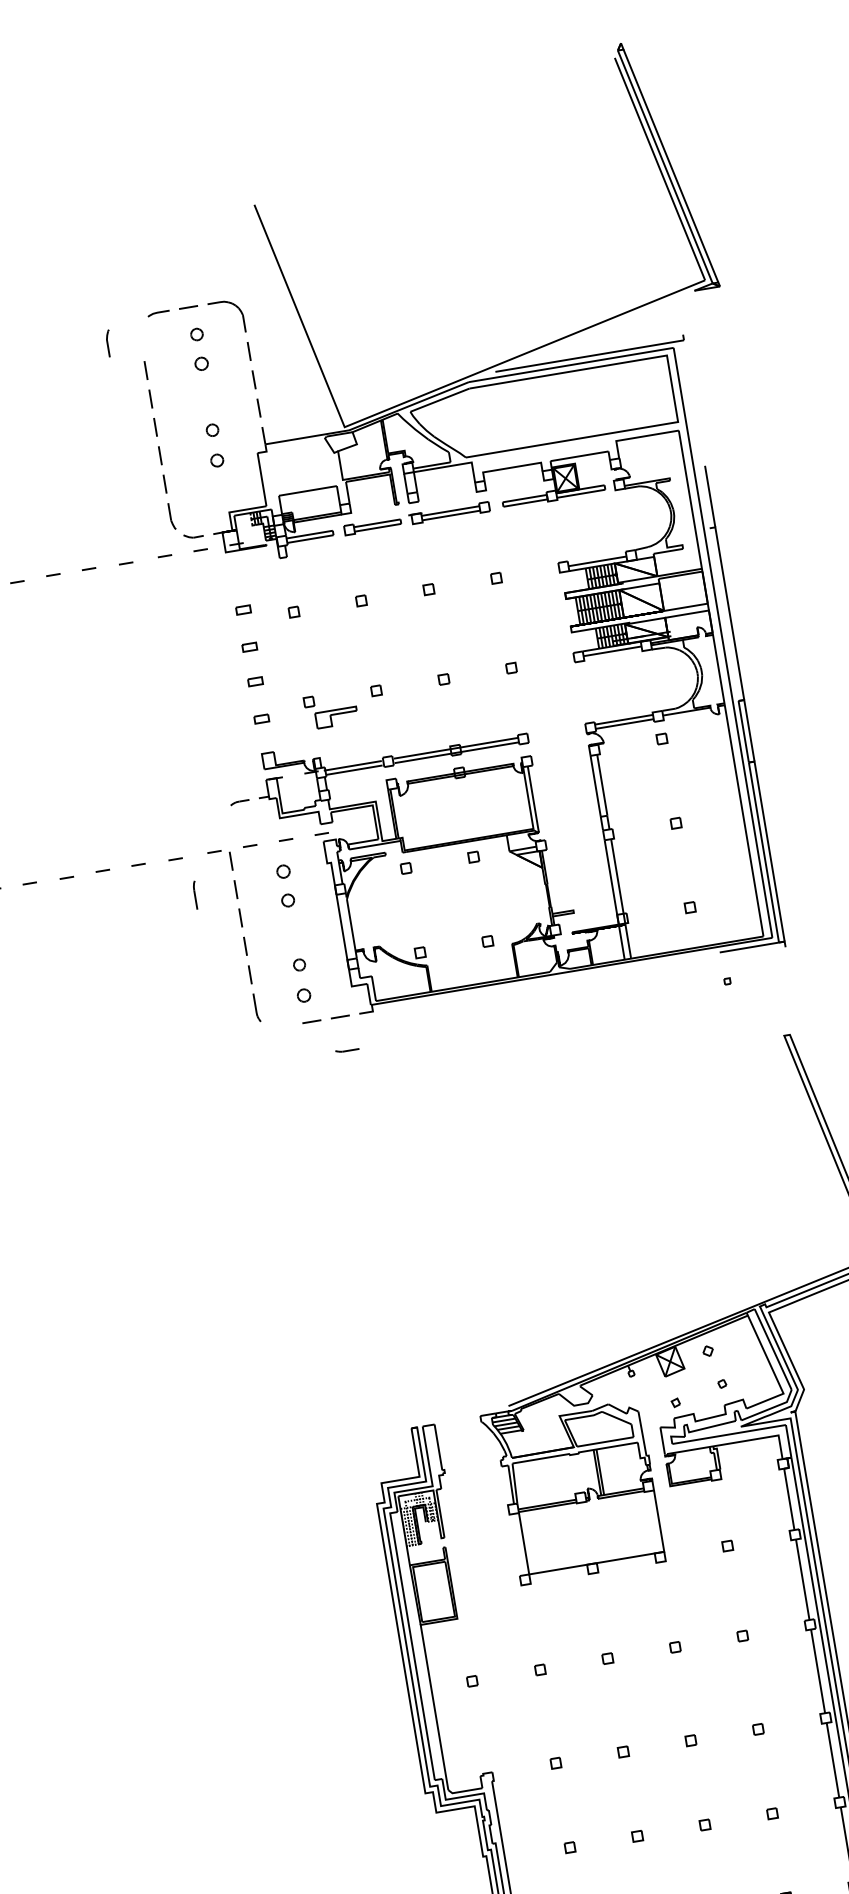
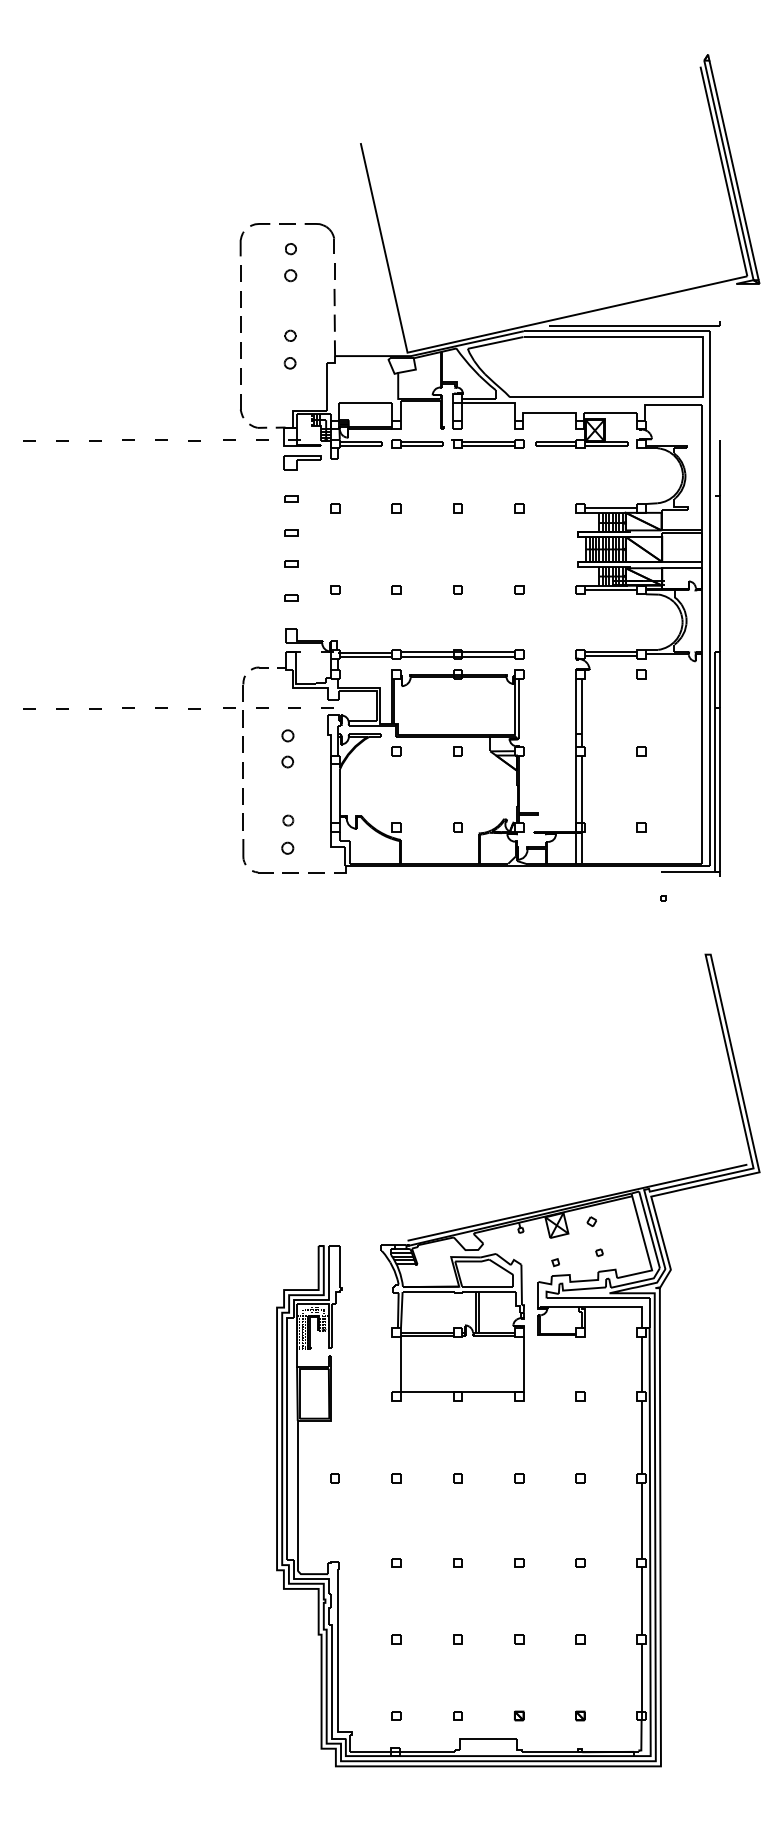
part: (108, 343) -> (241, 243), moved
part: (336, 717) -> (302, 462), moved
part: (195, 895) -> (243, 688), moved
part: (346, 1049) -> (262, 871), moved

